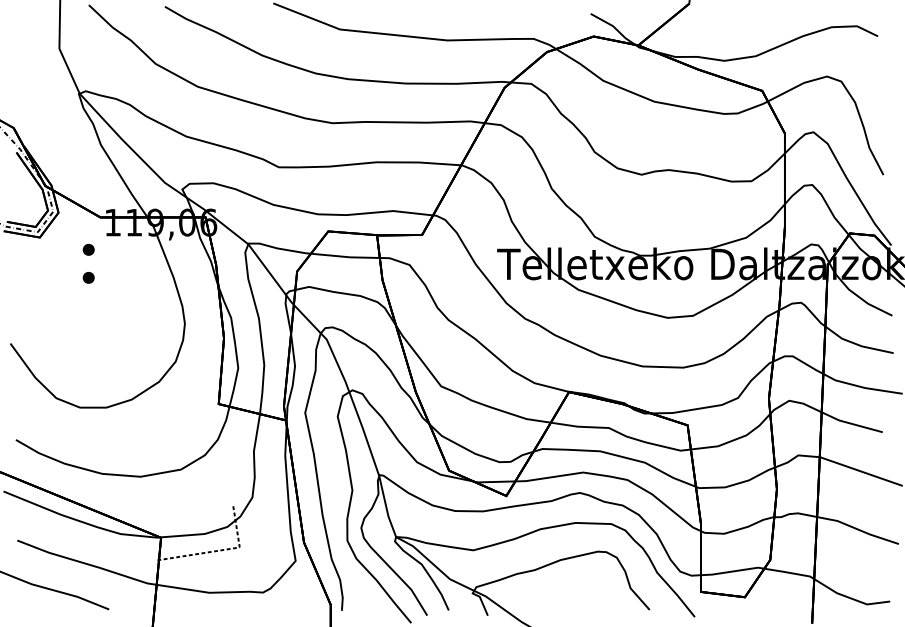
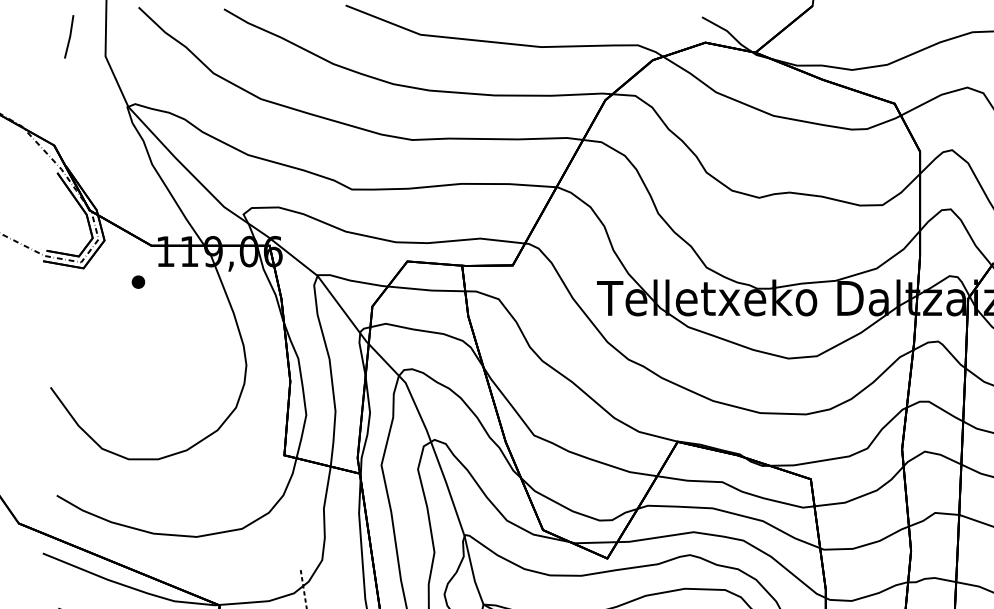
line: (26, 31) -> (68, 37), added
part: (88, 277) -> (138, 313), removed

